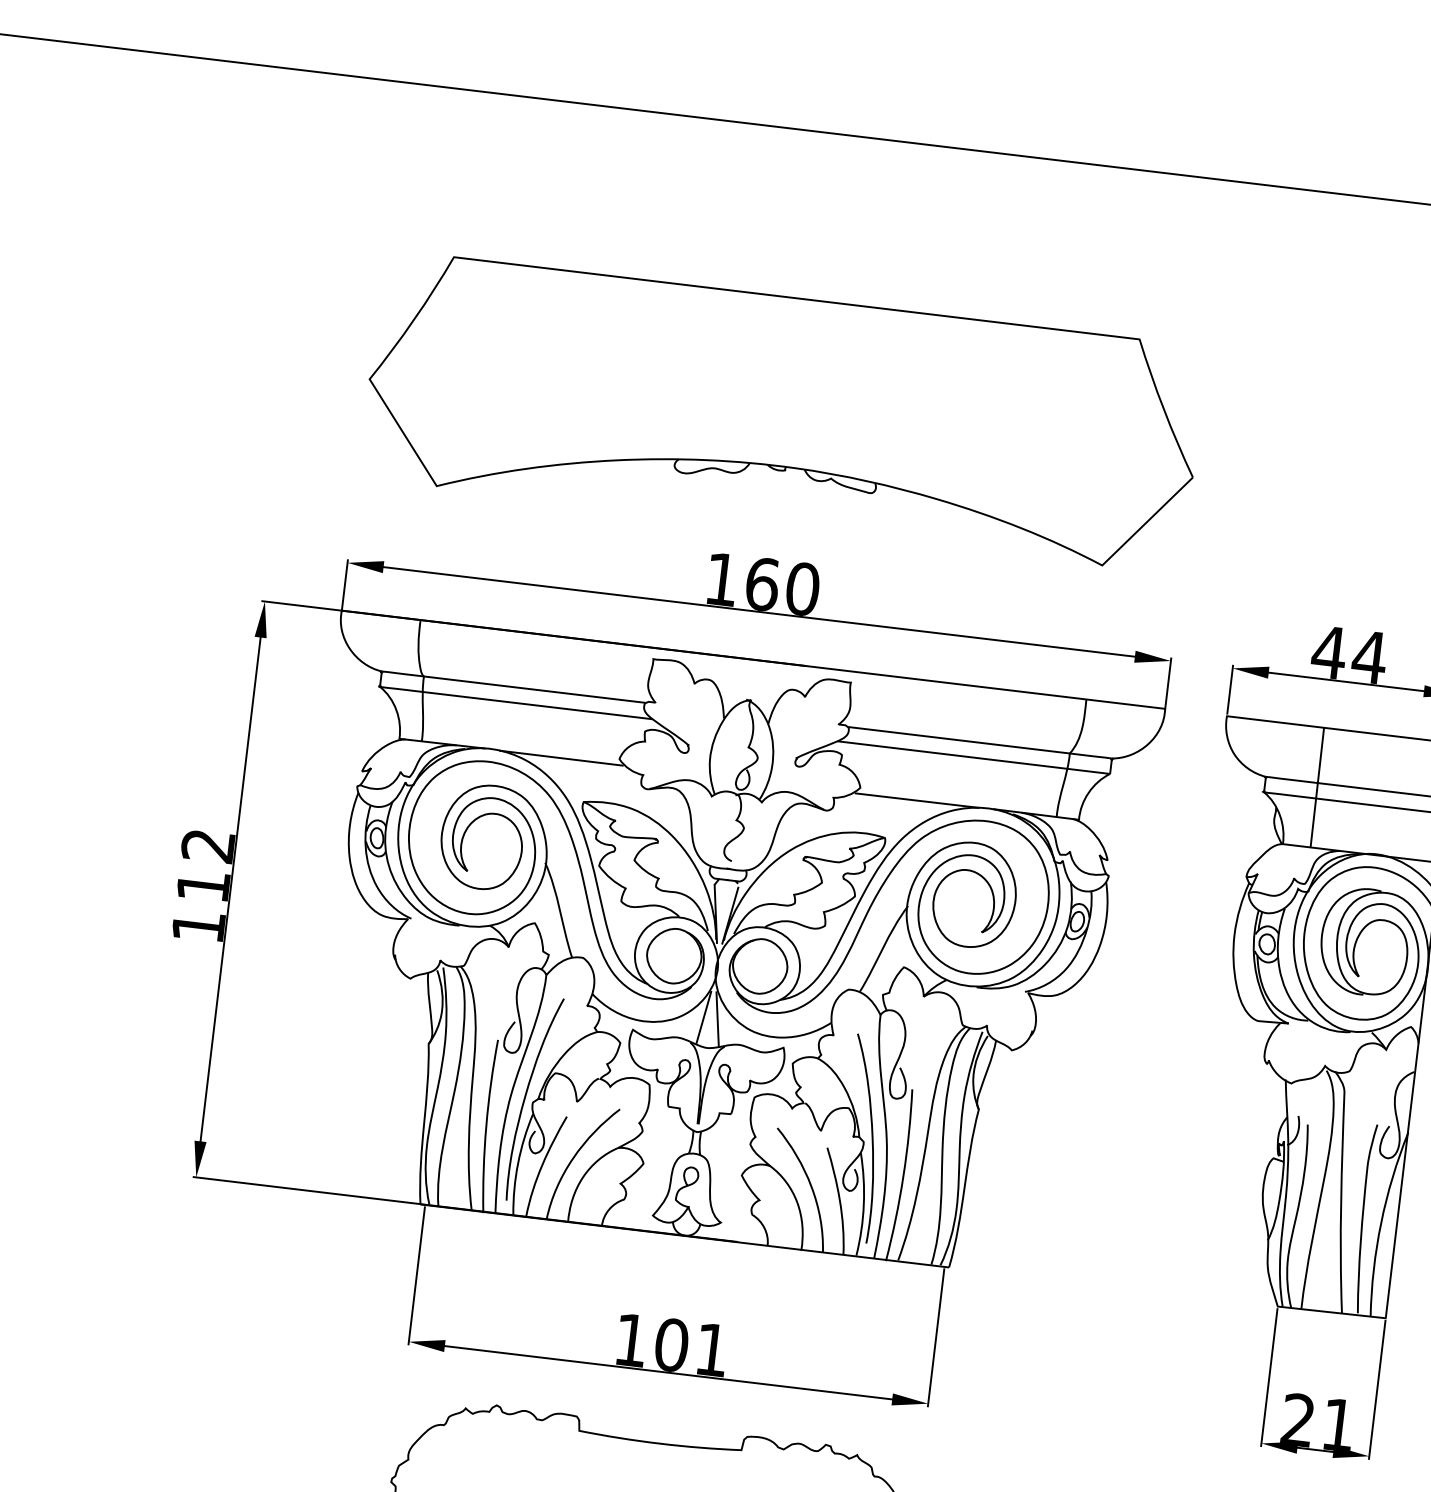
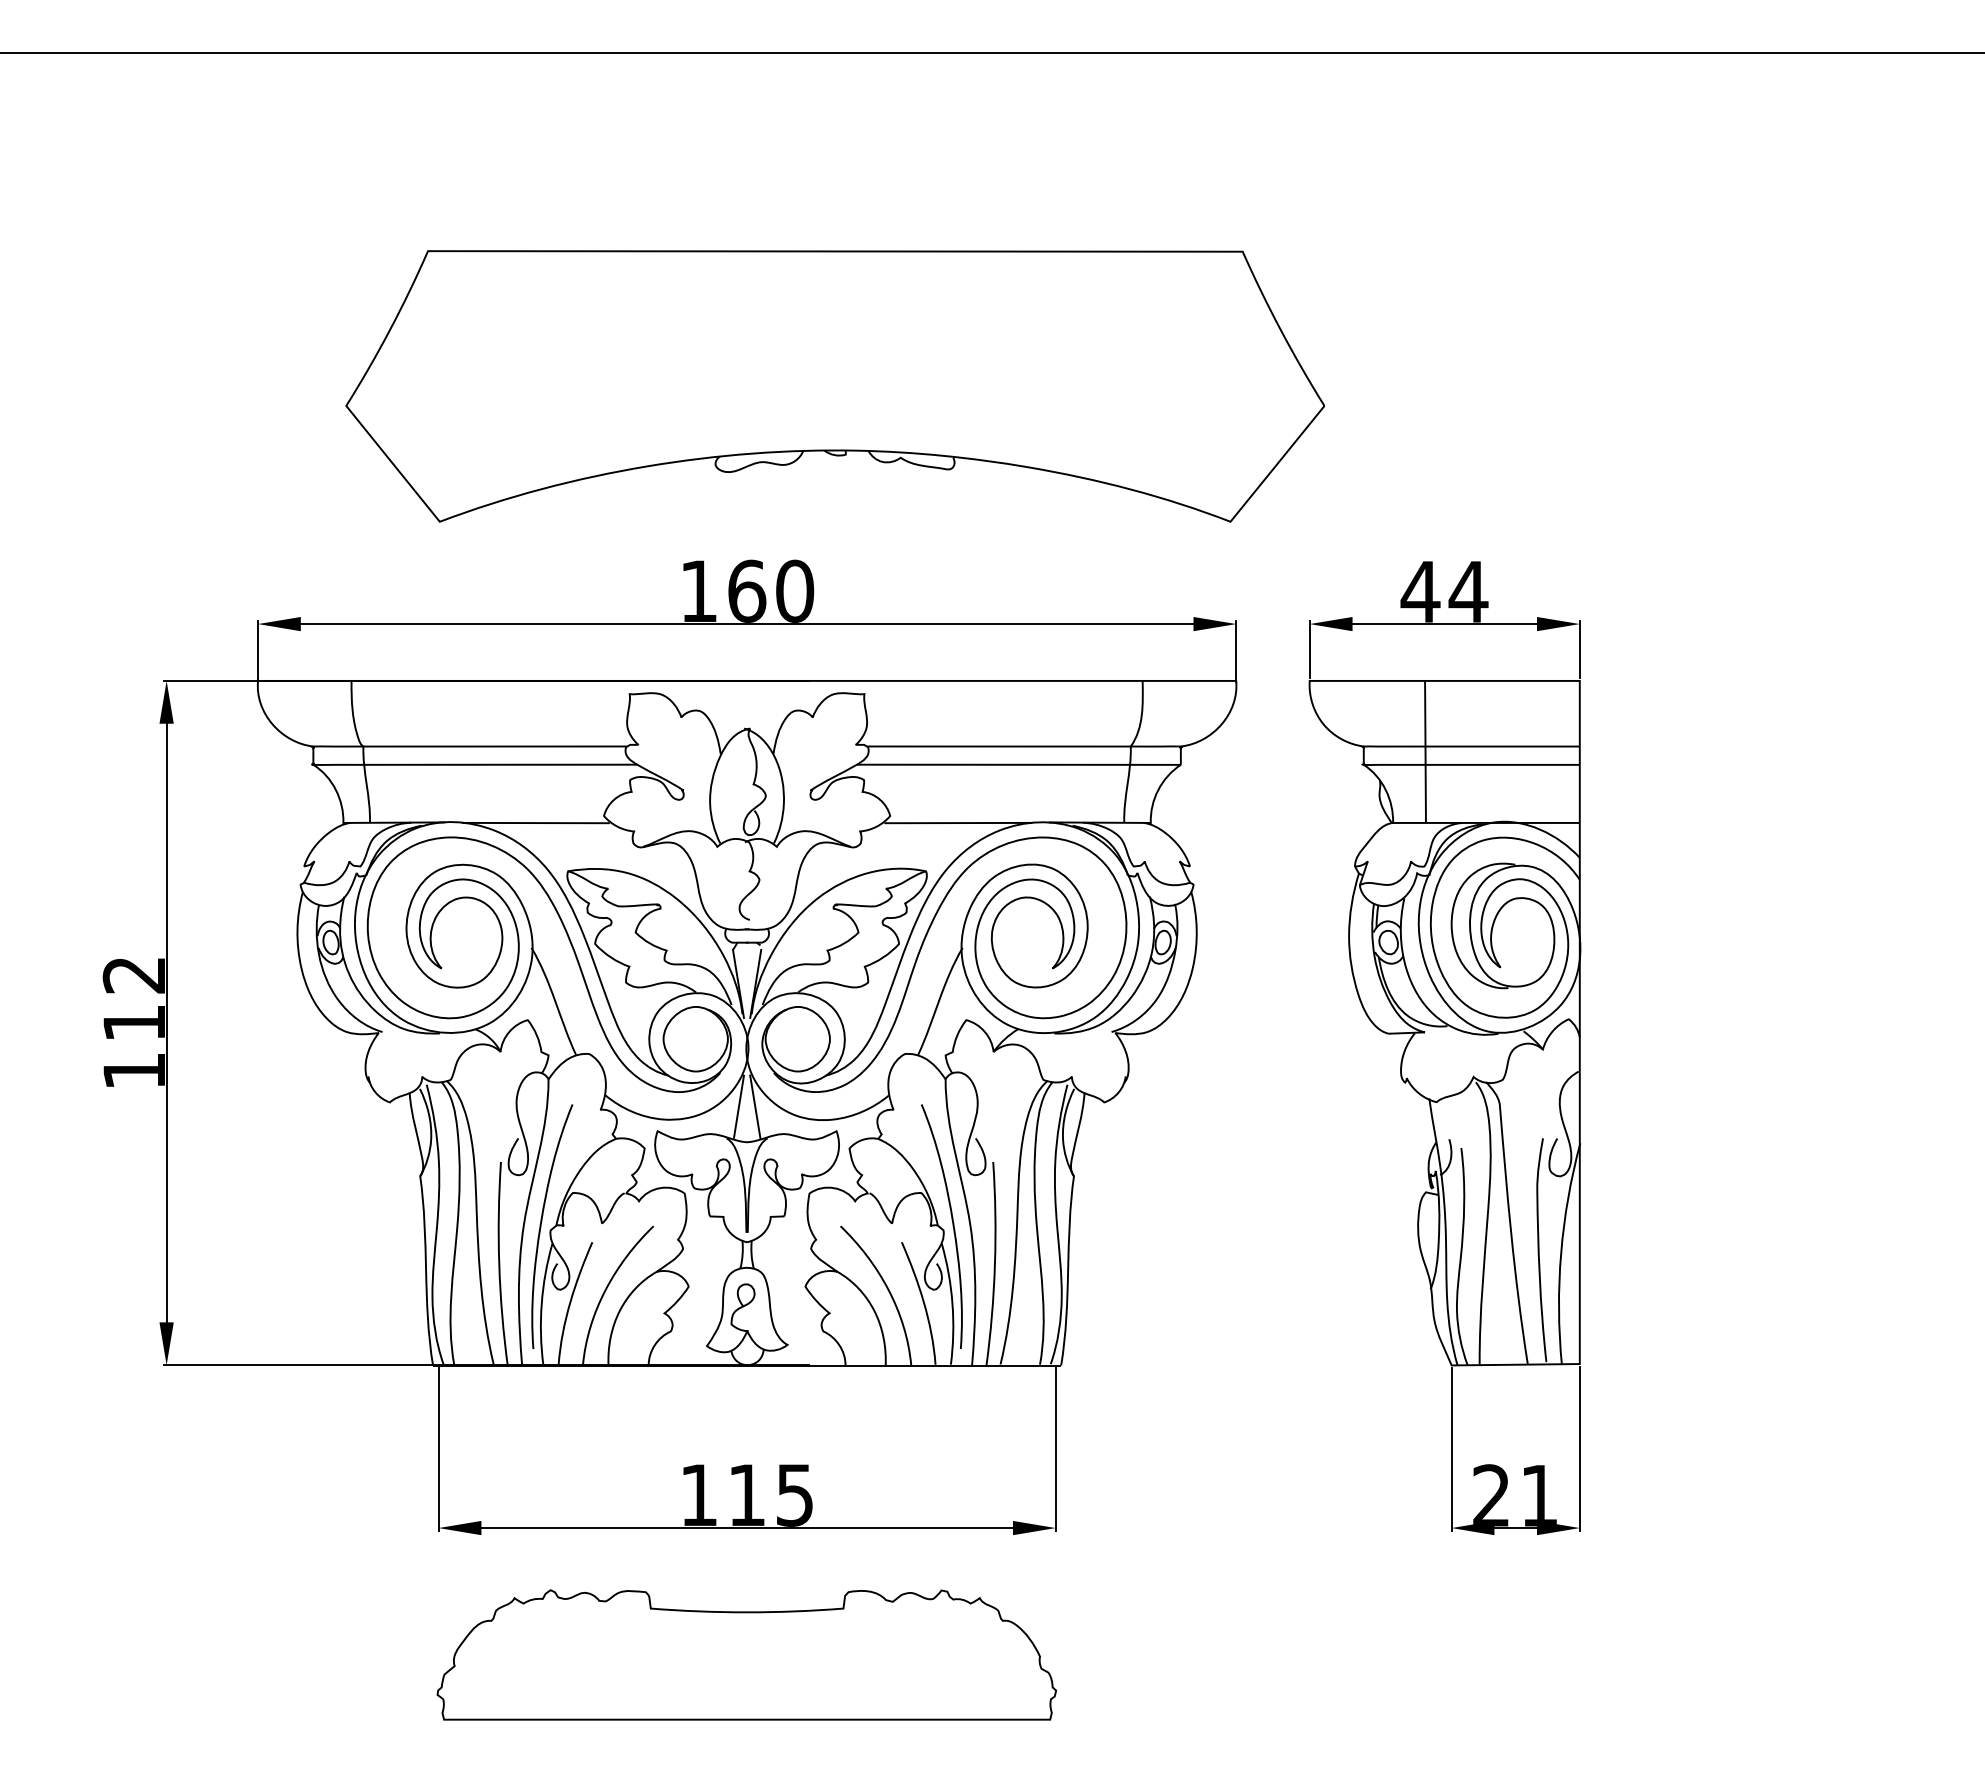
part: (782, 411) -> (834, 386), moved
text: (691, 1346) -> (770, 1494), 101 -> 115

